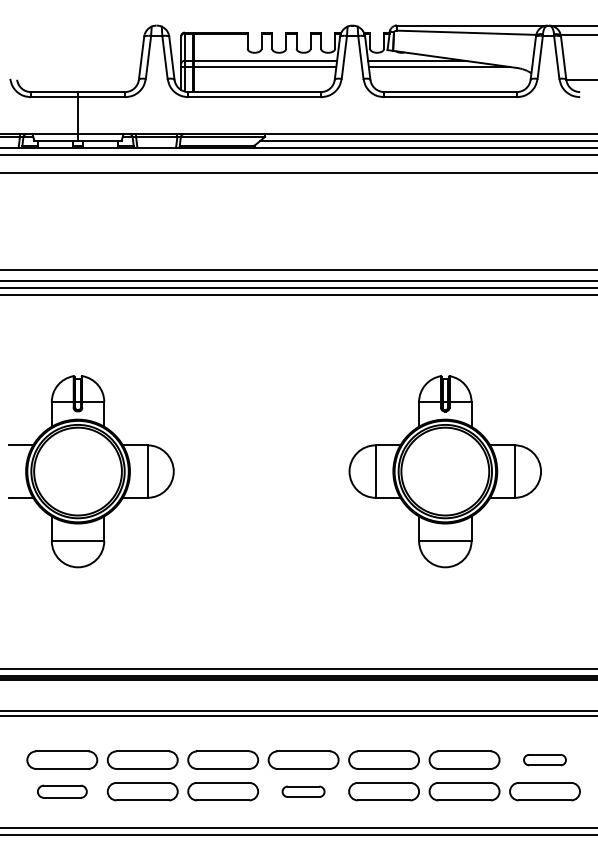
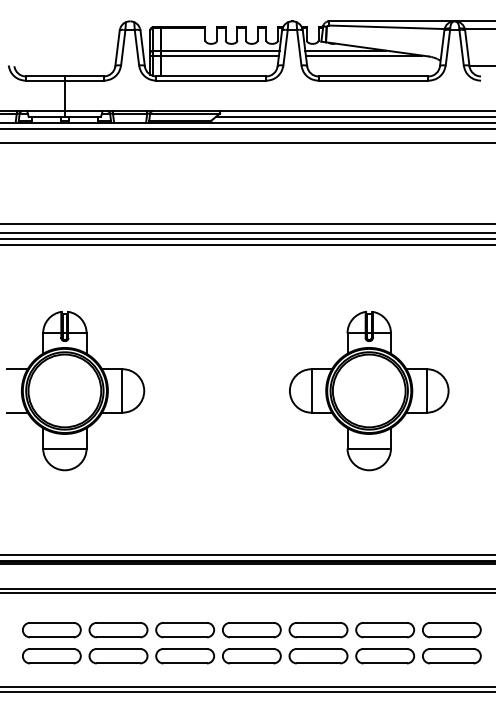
part: (544, 759) -> (451, 629), size x1.67
part: (62, 791) -> (52, 656), size x1.43
part: (303, 791) -> (251, 656), size x1.67

